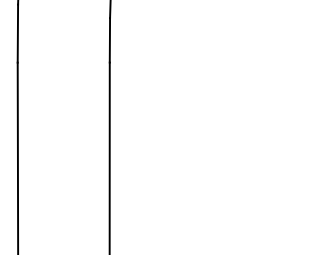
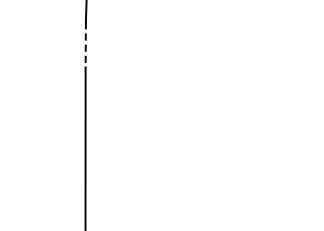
line: (109, 40) -> (85, 44), solid -> dashed

